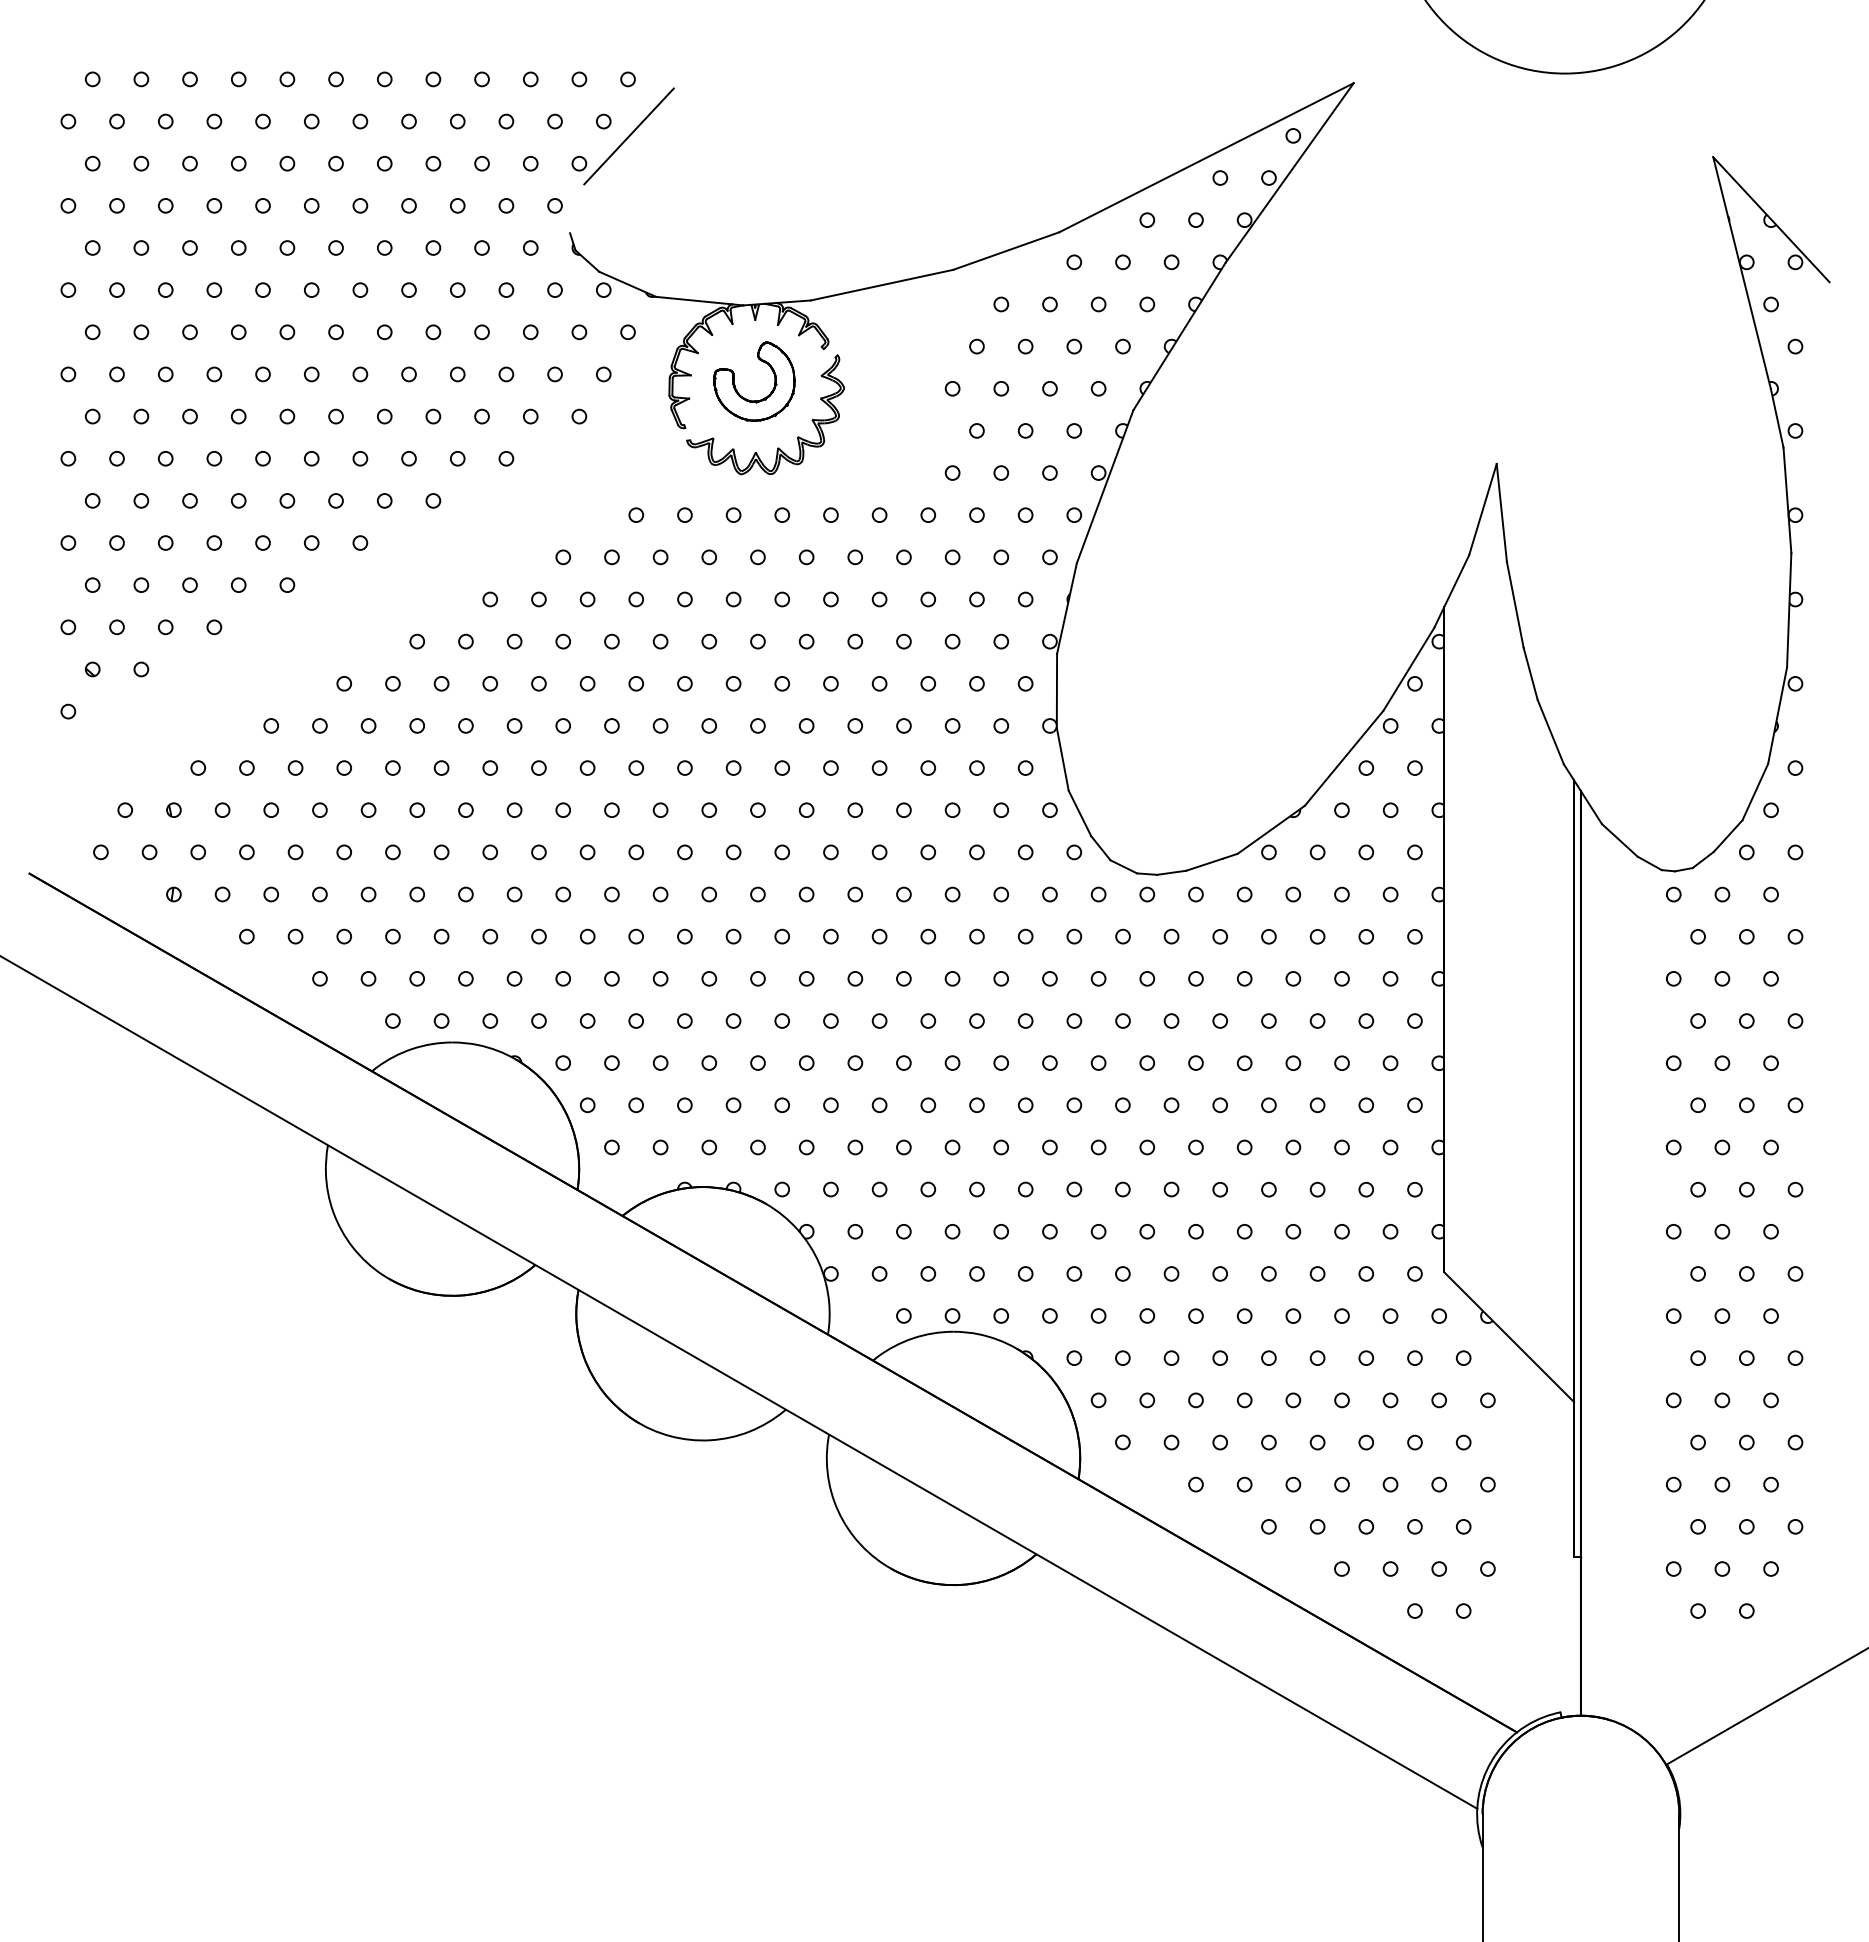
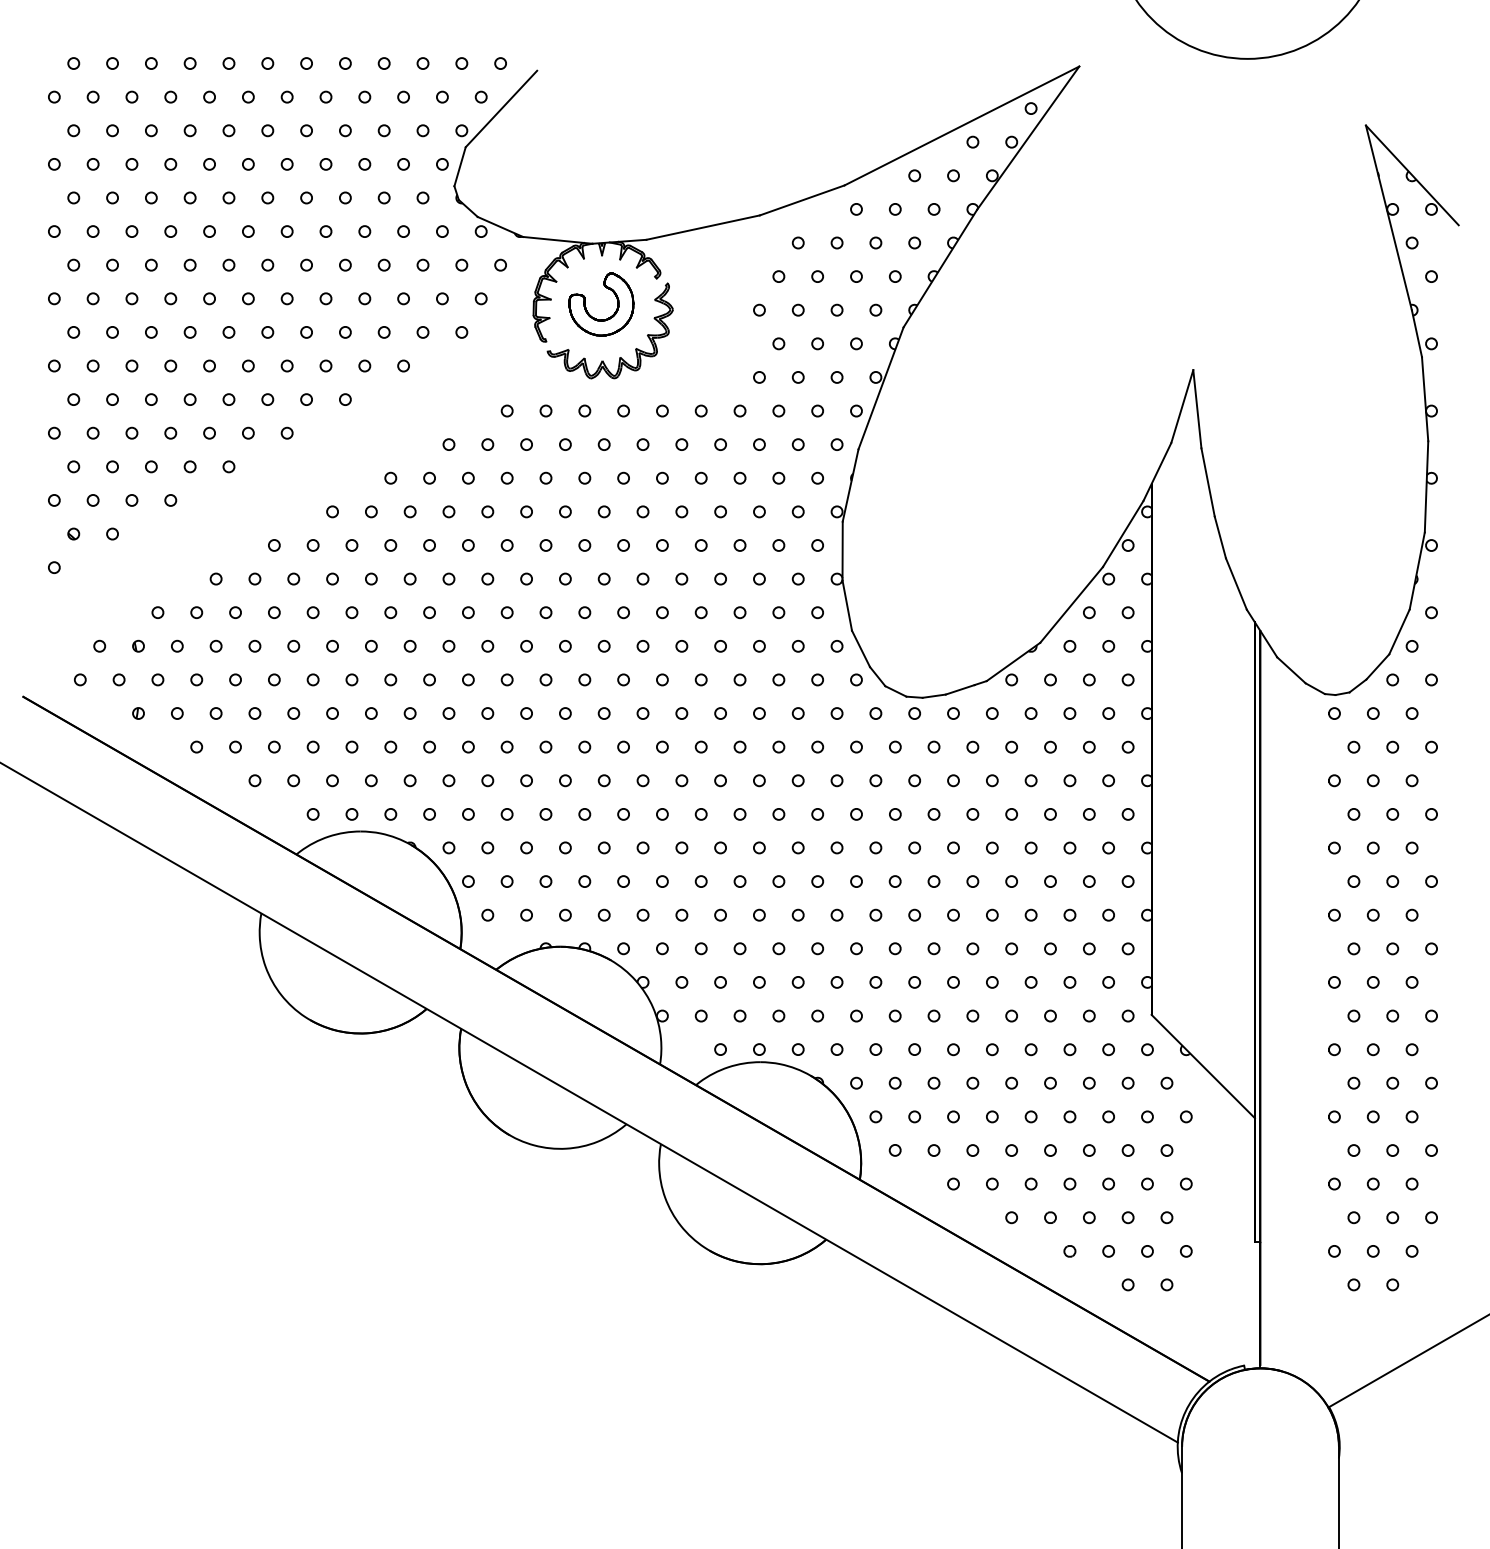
line: (577, 208) -> (460, 166), added

